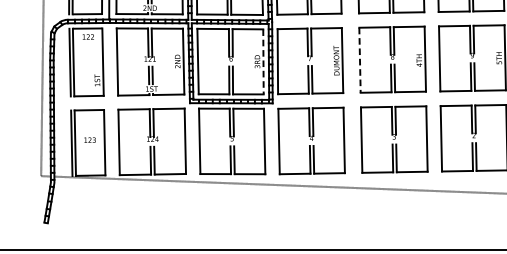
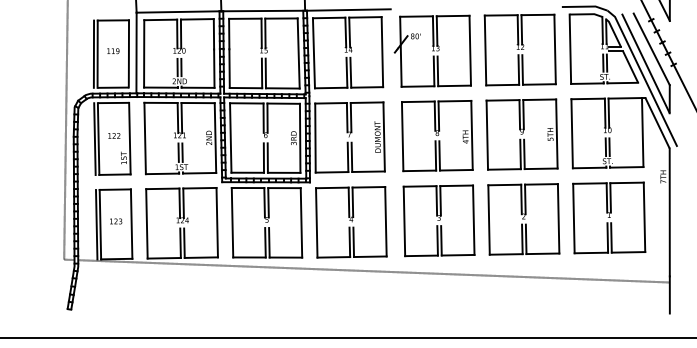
text: (88, 36) -> (114, 135), moved
line: (359, 60) -> (402, 136), dashed -> solid
line: (263, 62) -> (300, 138), dashed -> solid

